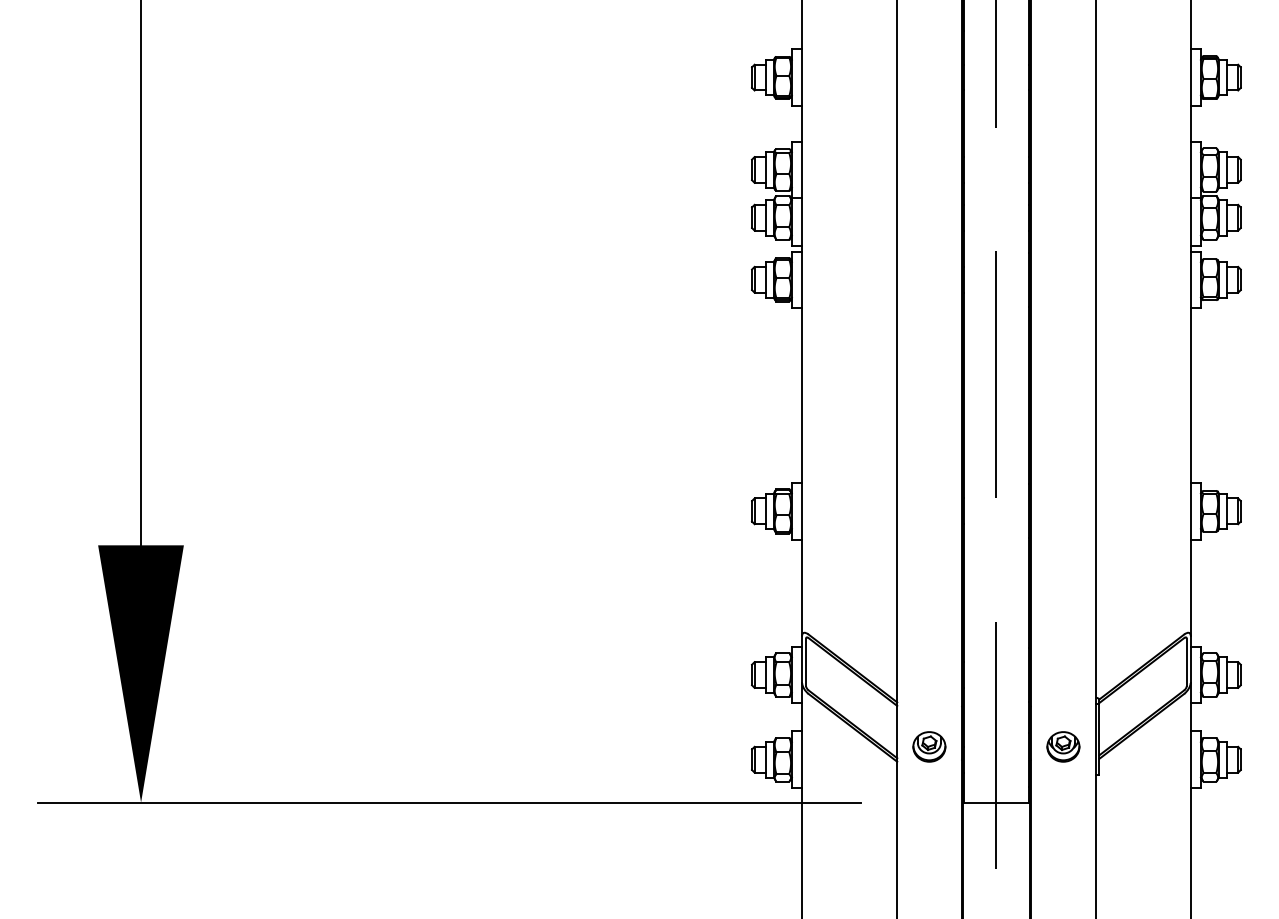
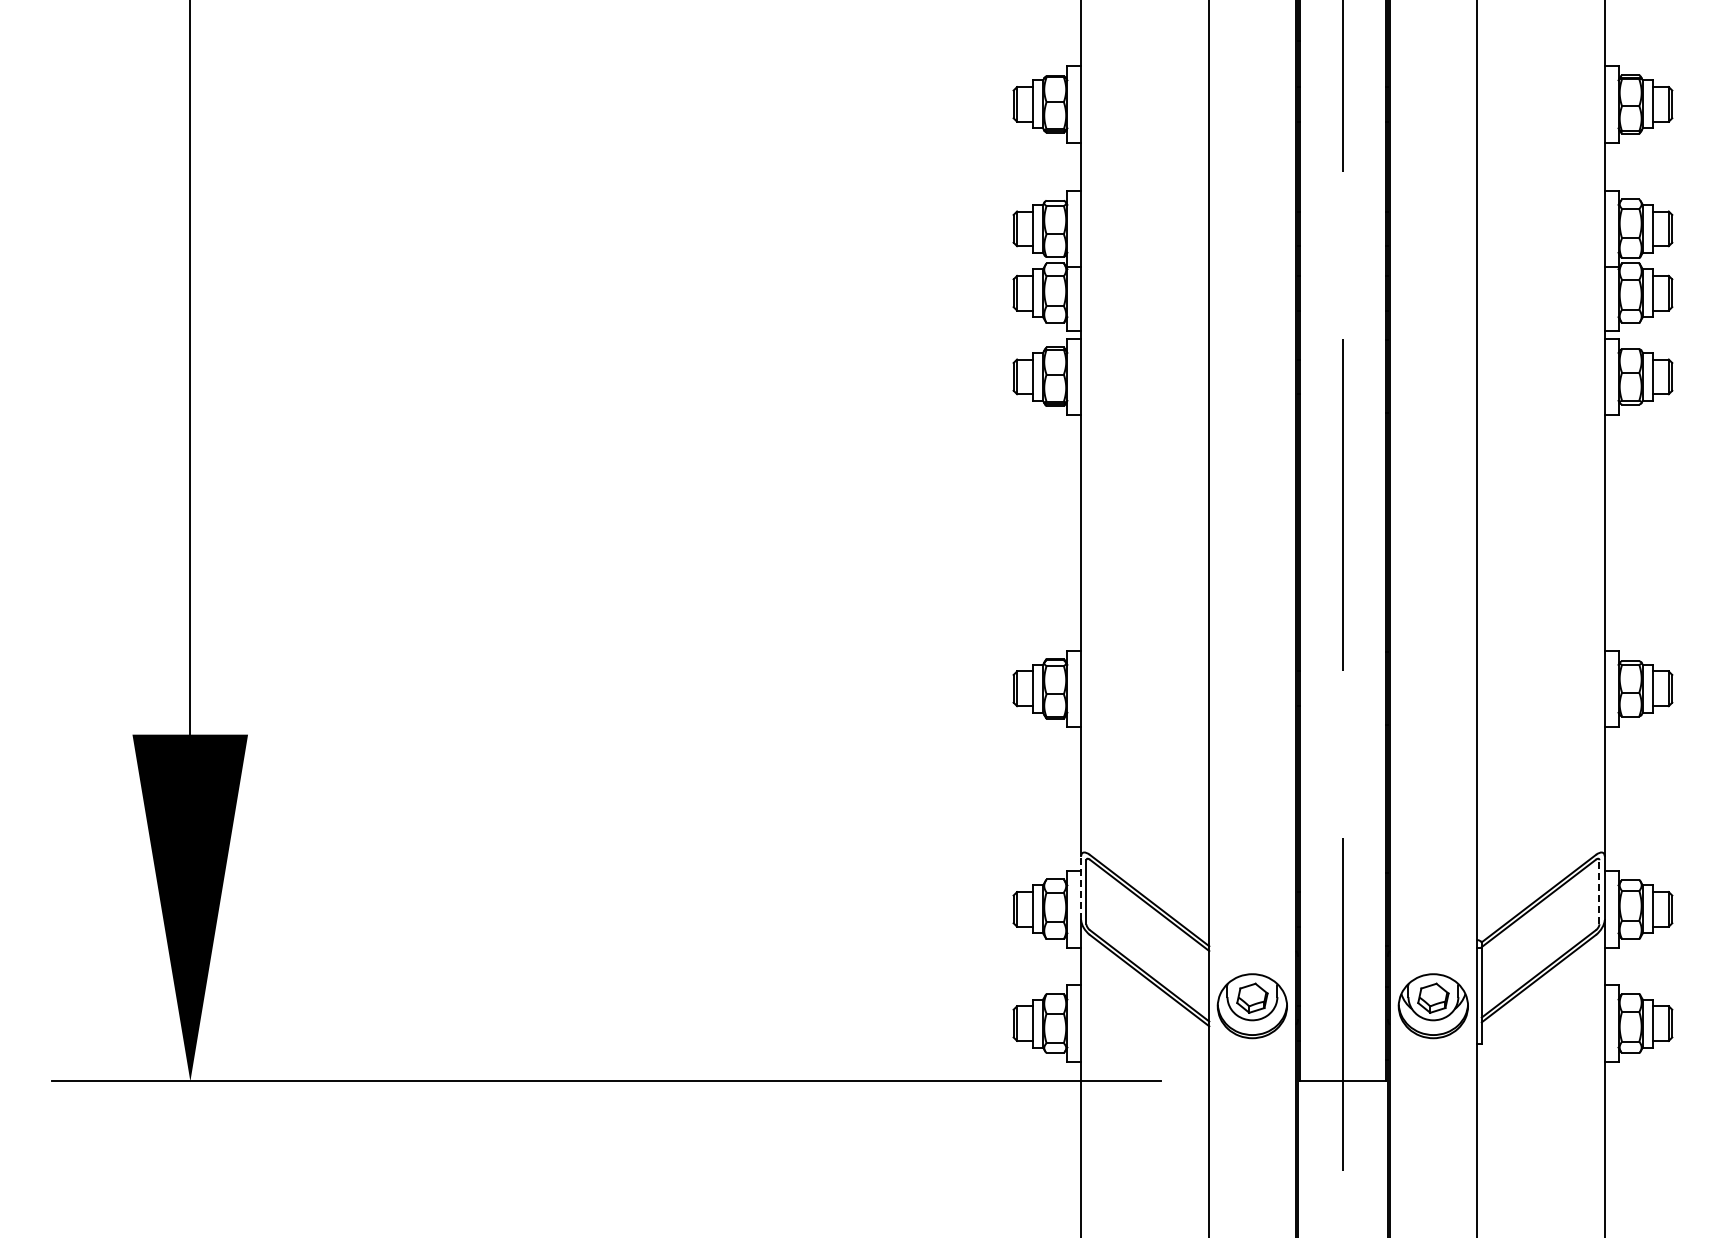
line: (802, 658) -> (1081, 887), solid -> dashed
line: (1186, 661) -> (1599, 891), solid -> dashed
part: (929, 747) -> (1252, 1006), size x1.6
part: (1062, 747) -> (1432, 1006), size x1.6

